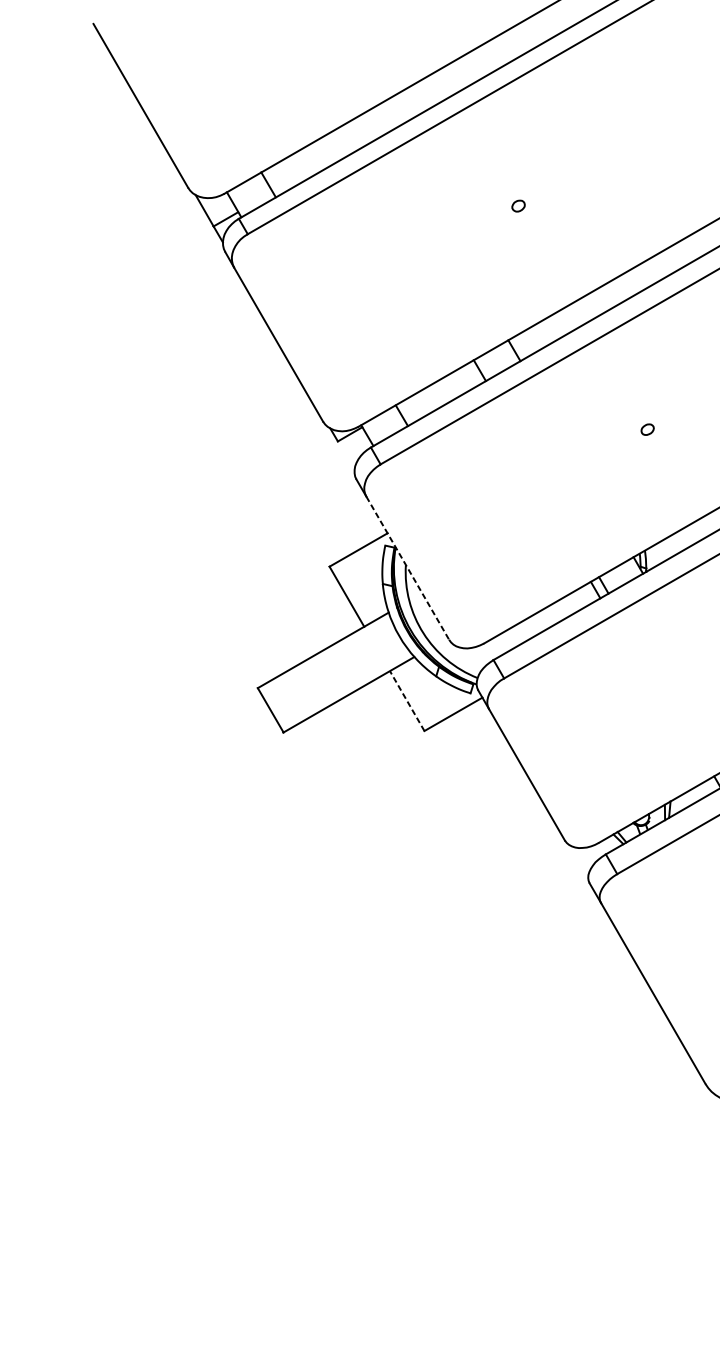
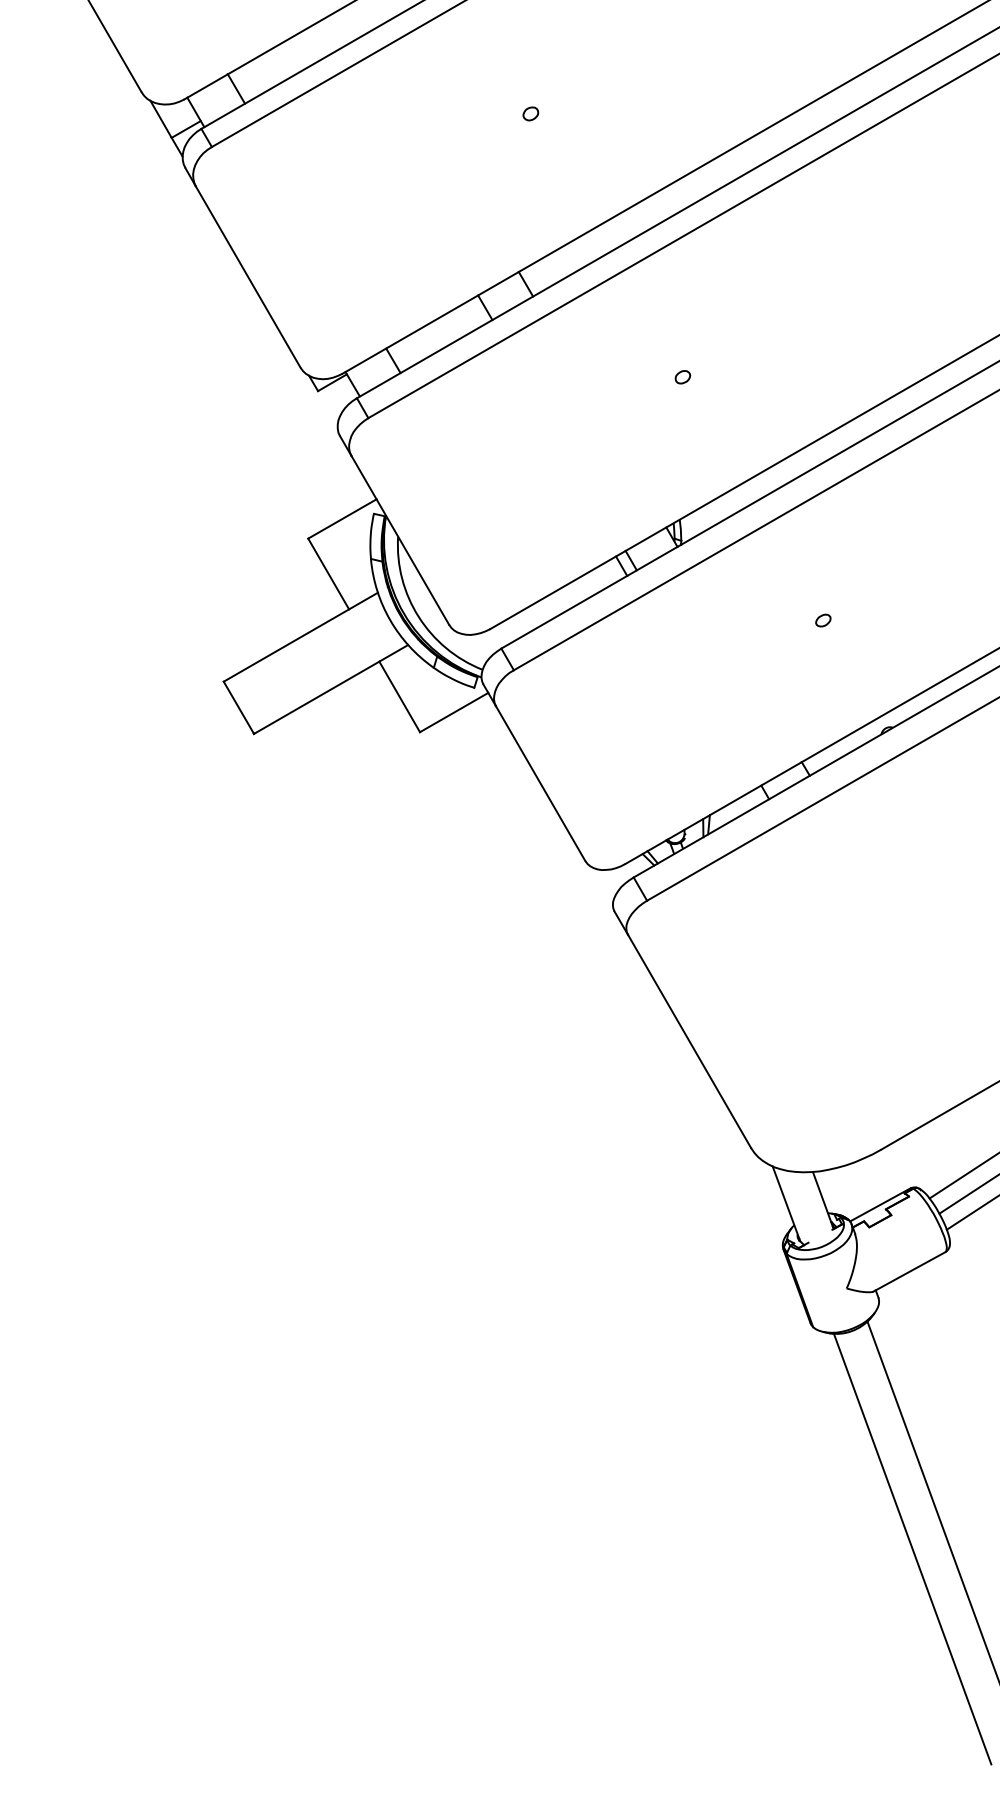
line: (407, 568) -> (400, 540), dashed -> solid
line: (407, 700) -> (399, 696), dashed -> solid

